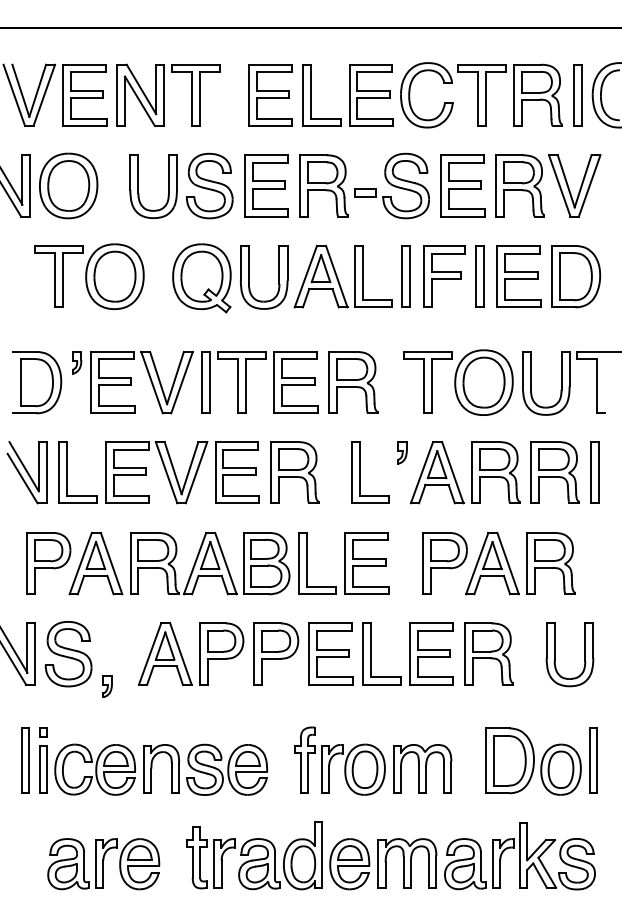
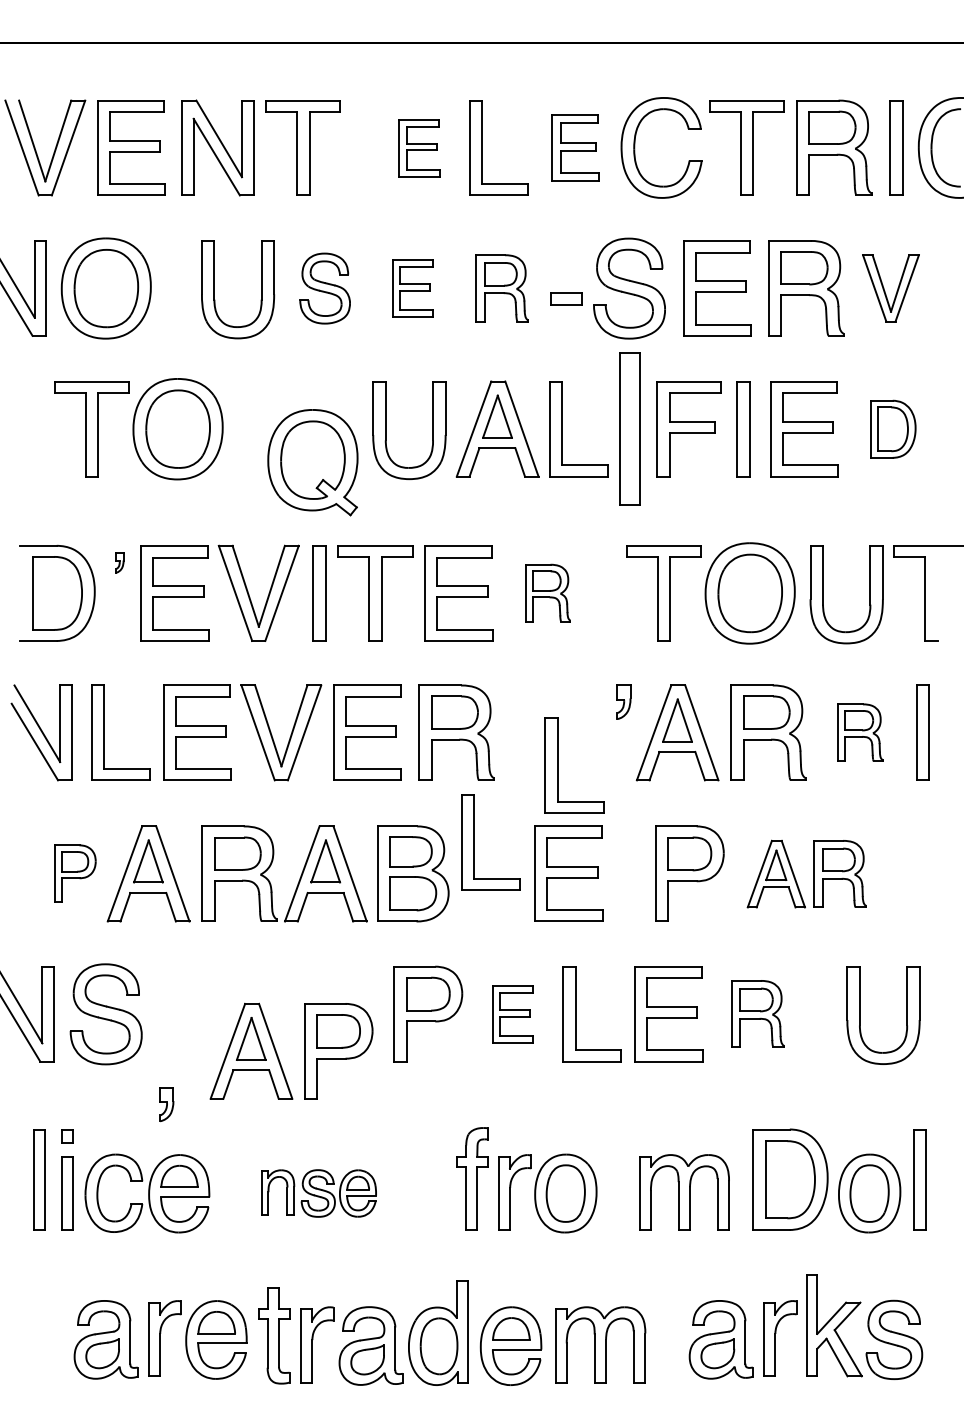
part: (270, 95) -> (419, 148), size x0.6
part: (371, 95) -> (575, 148), size x0.7
part: (209, 185) -> (324, 287), size x0.7
part: (266, 185) -> (413, 287), size x0.6
part: (323, 185) -> (501, 287), size x0.7
part: (574, 185) -> (890, 287), size x0.7
part: (405, 276) -> (628, 428), size x1.6
part: (576, 276) -> (893, 428), size x0.6
part: (201, 278) -> (312, 462), moved
part: (77, 362) -> (120, 562), size x0.6
part: (353, 382) -> (547, 593), size x0.6
part: (360, 472) -> (558, 765), moved
part: (554, 472) -> (859, 732), size x0.6
part: (48, 563) -> (75, 873), size x0.6
part: (307, 563) -> (475, 842), moved
part: (520, 563) -> (806, 873), size x0.7
part: (199, 653) -> (304, 1050), moved
part: (330, 653) -> (512, 1013), size x0.6
part: (488, 653) -> (757, 1013), size x0.7
part: (107, 686) -> (166, 1104), moved
part: (422, 768) -> (684, 1191), moved
part: (205, 769) -> (318, 1193), size x0.6
part: (311, 855) -> (451, 1332), moved

